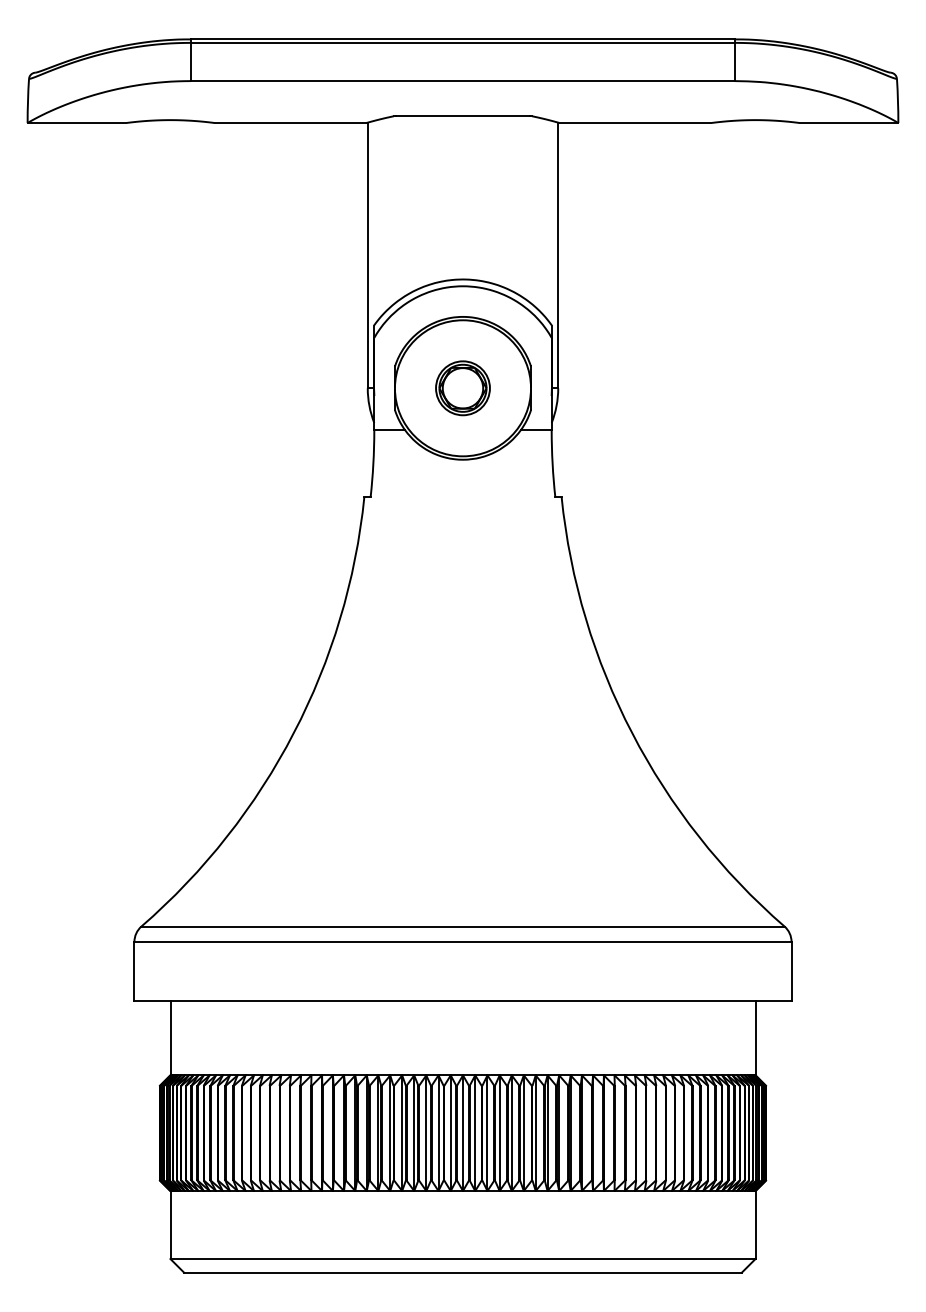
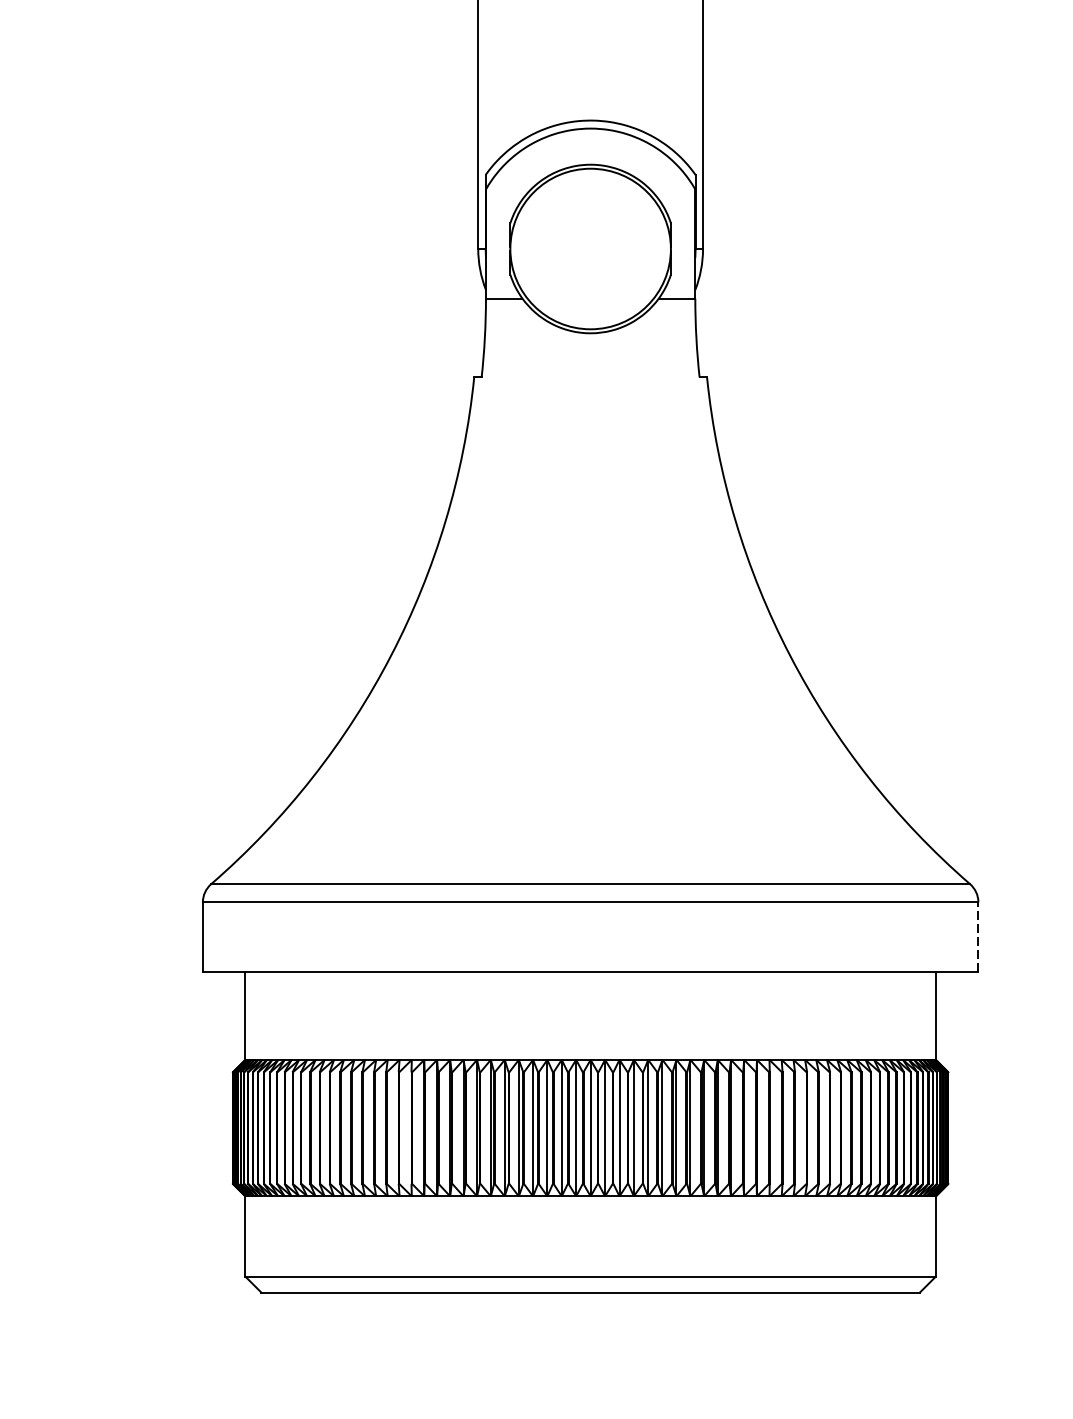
part: (462, 388) -> (590, 249), removed
line: (791, 970) -> (978, 936), solid -> dashed

